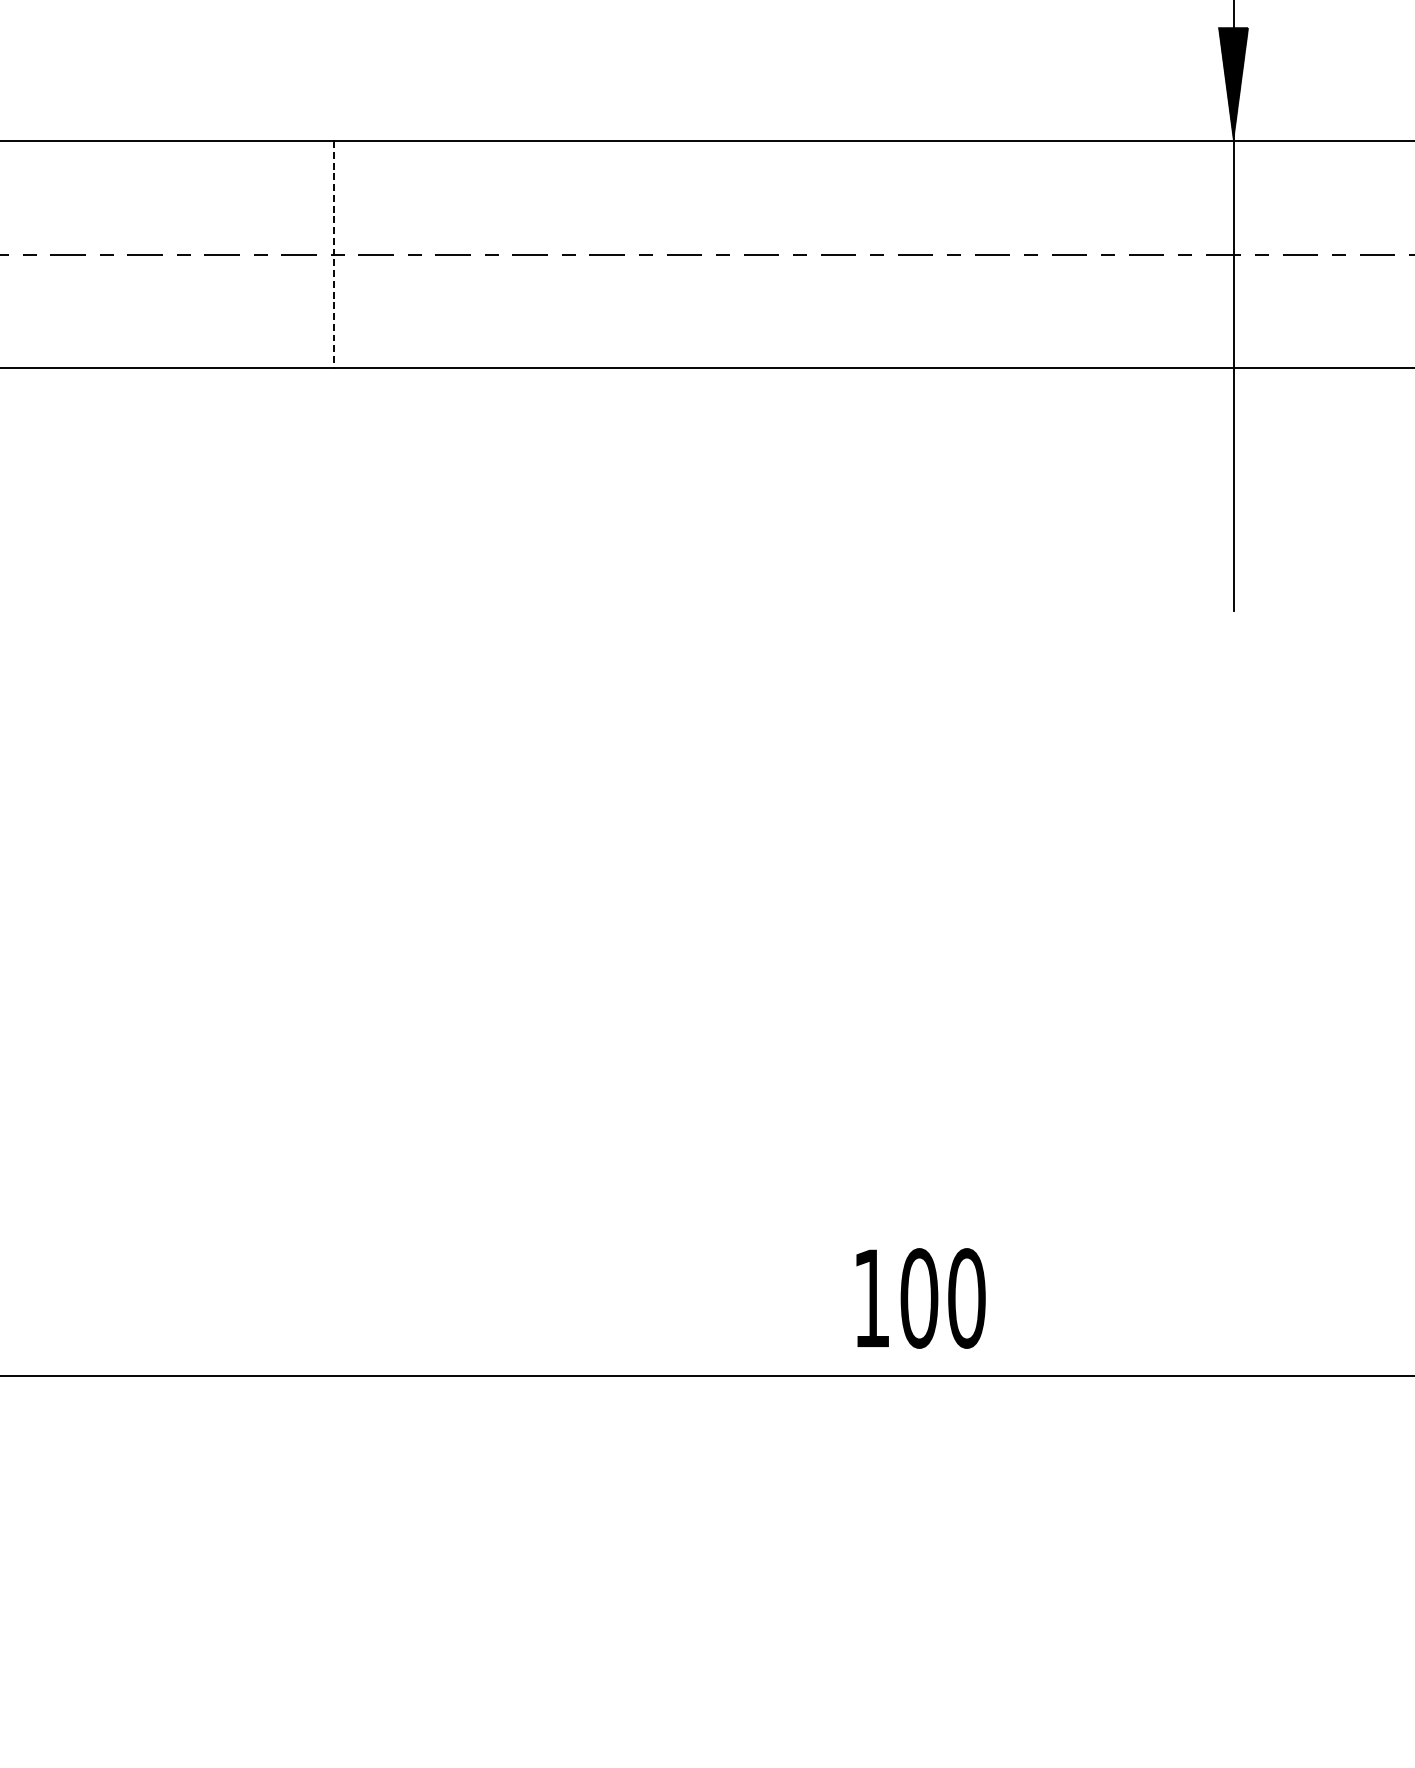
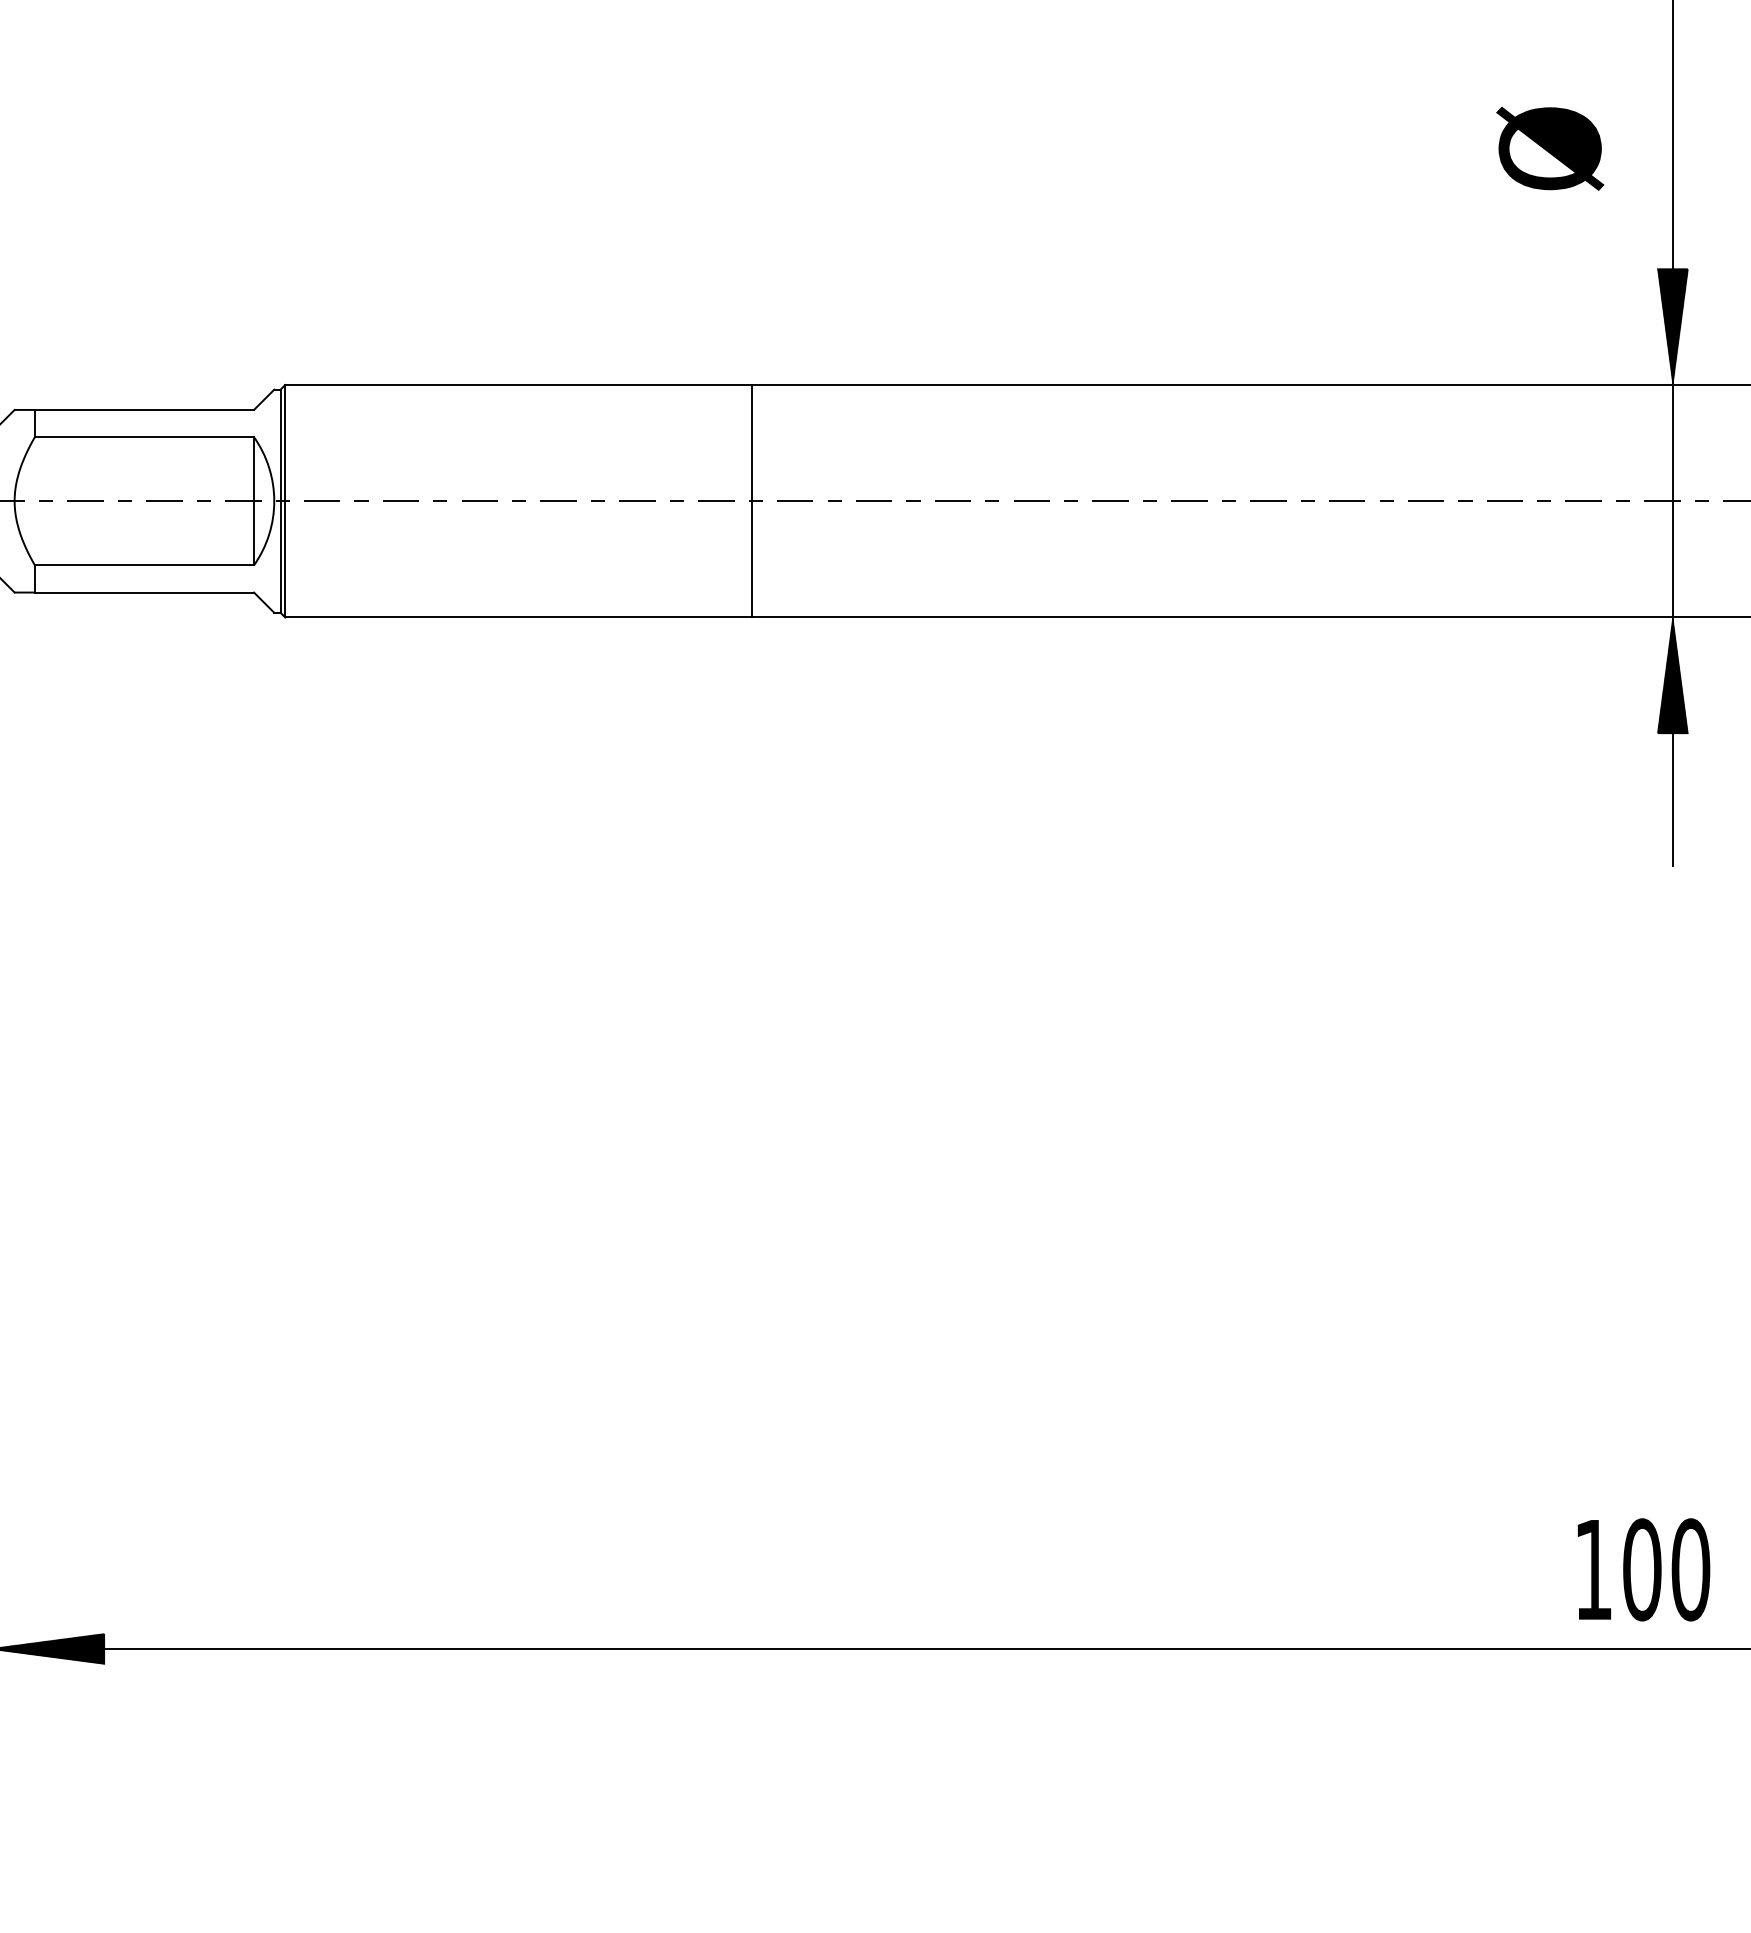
line: (334, 255) -> (752, 501), dashed -> solid
hatch: (1233, 424) -> (1672, 675), added
text: (921, 1298) -> (1644, 1569), moved

